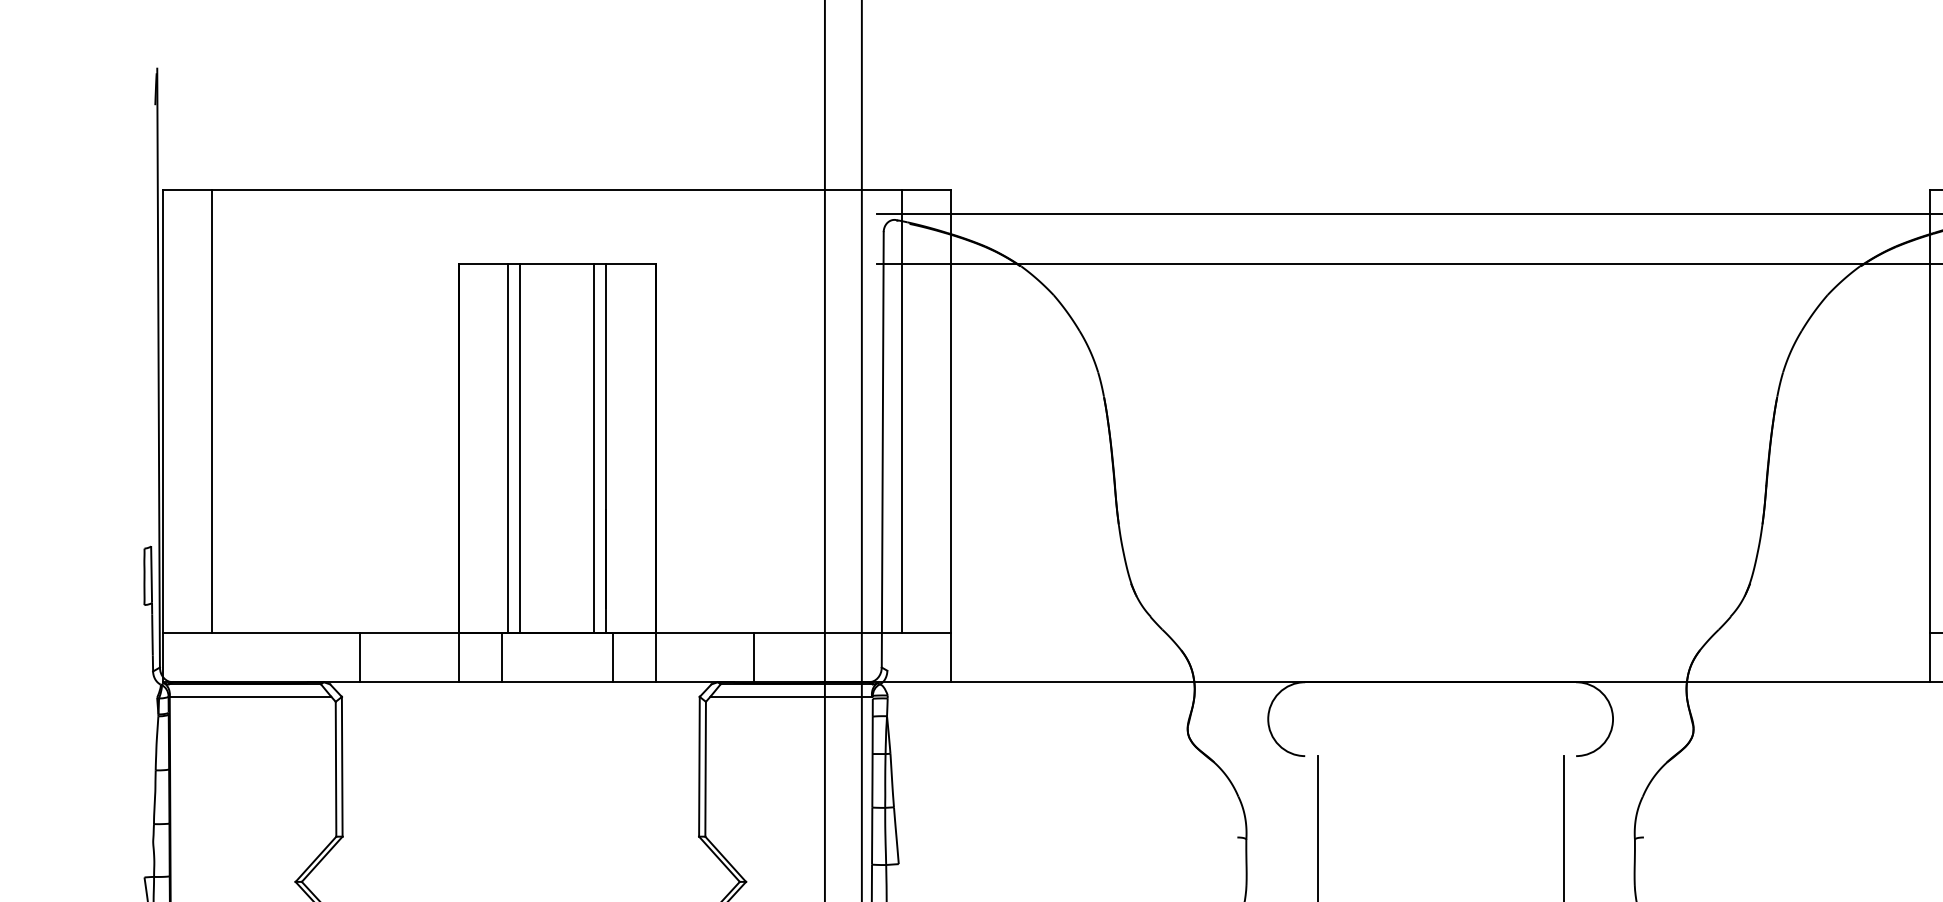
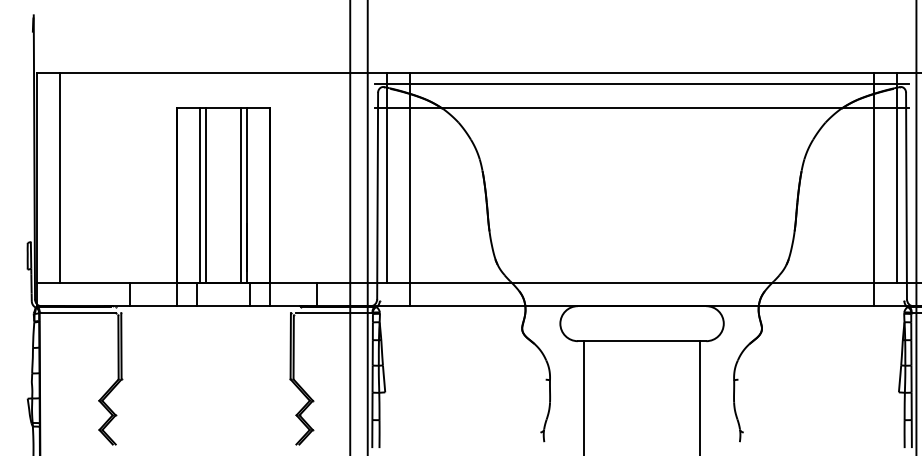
line: (1441, 189) -> (642, 72), added
line: (1441, 632) -> (642, 282), added
line: (1439, 756) -> (641, 341), added

